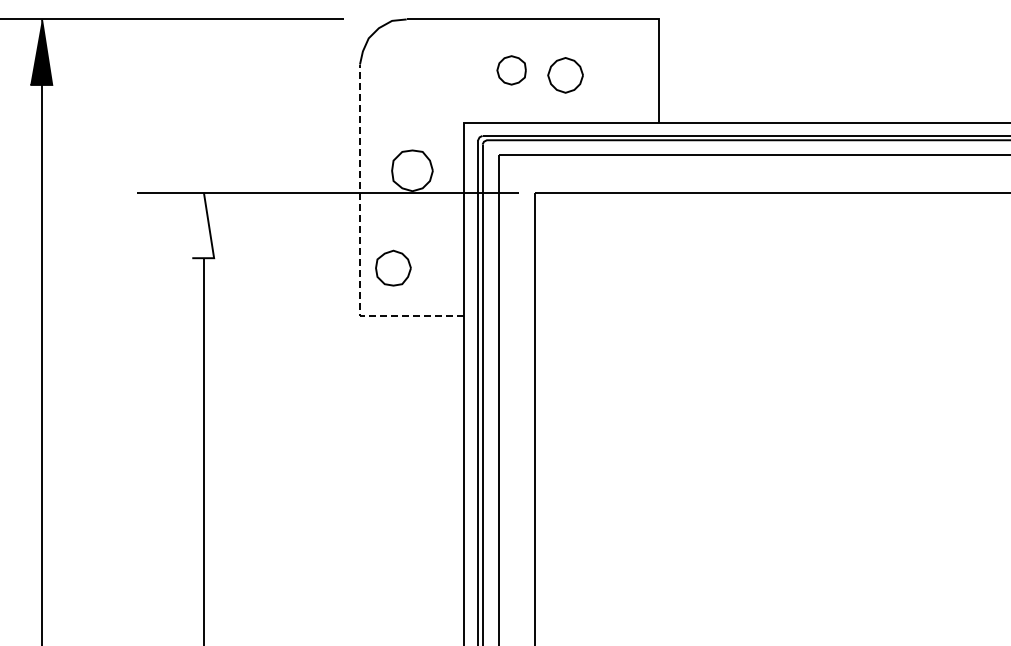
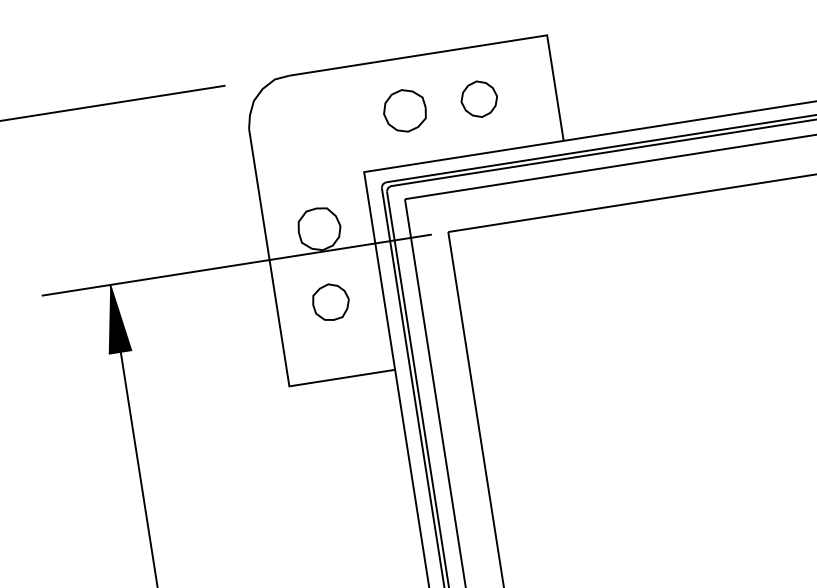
part: (511, 70) -> (404, 111), size x1.43
part: (565, 75) -> (479, 99), moved
fill: (203, 225) -> (115, 318), added
line: (360, 242) -> (278, 310), dashed -> solid
part: (393, 267) -> (330, 301), moved

